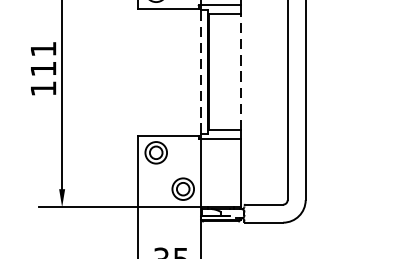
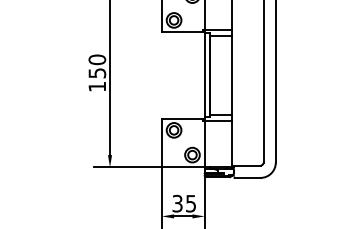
text: (43, 59) -> (97, 66), 111 -> 150
line: (200, 72) -> (204, 75), dashed -> solid
line: (240, 72) -> (231, 75), dashed -> solid

